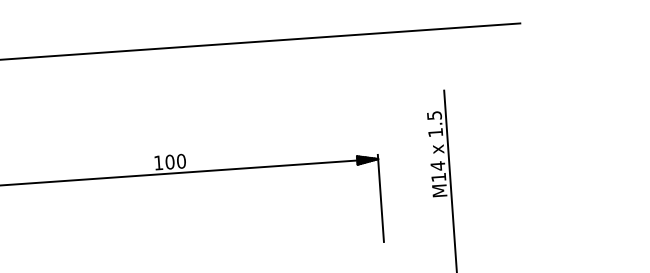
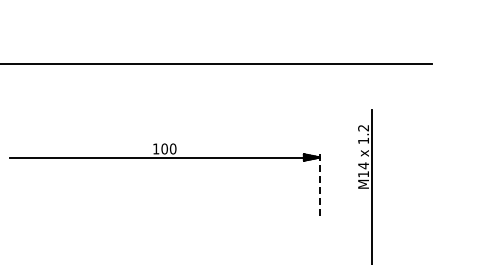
text: (434, 116) -> (363, 128), 1.5 -> 1.2
line: (380, 197) -> (319, 186), solid -> dashed

